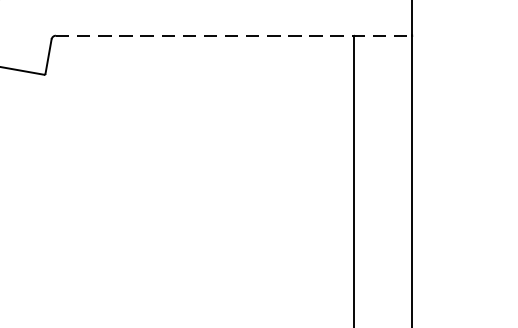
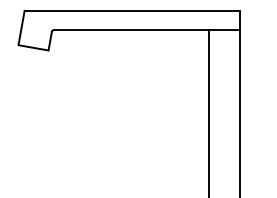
line: (233, 36) -> (146, 30), dashed -> solid

